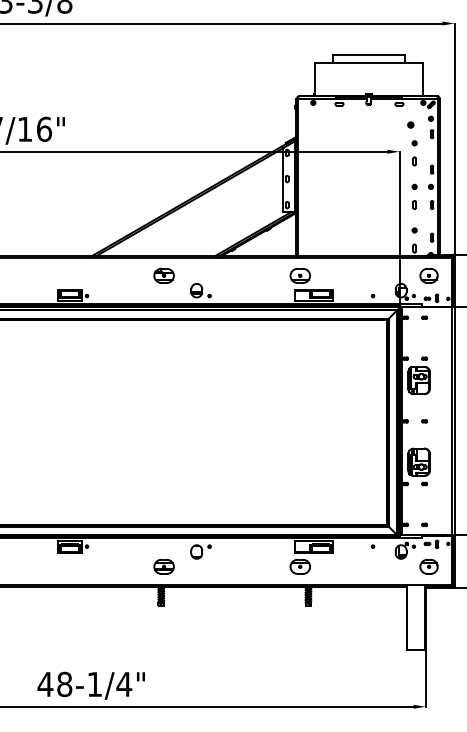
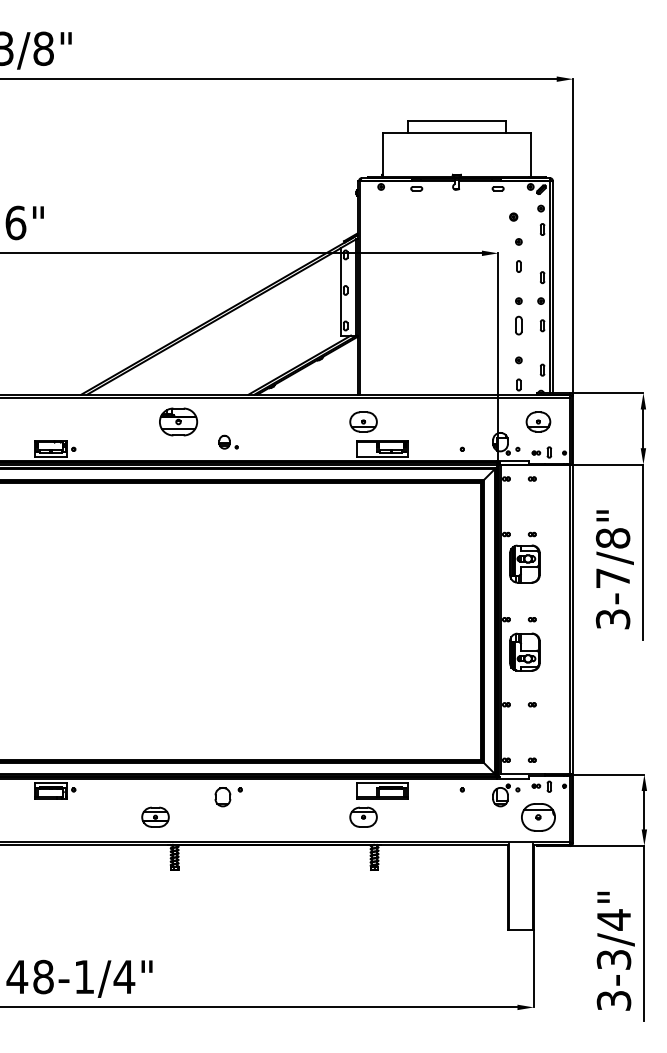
part: (414, 204) -> (518, 325), size x1.6
part: (164, 275) -> (178, 421), size x1.4
part: (200, 290) -> (228, 442), size x0.7
part: (418, 461) -> (524, 651), moved
part: (164, 566) -> (155, 816), moved
part: (429, 566) -> (538, 816), size x1.4

